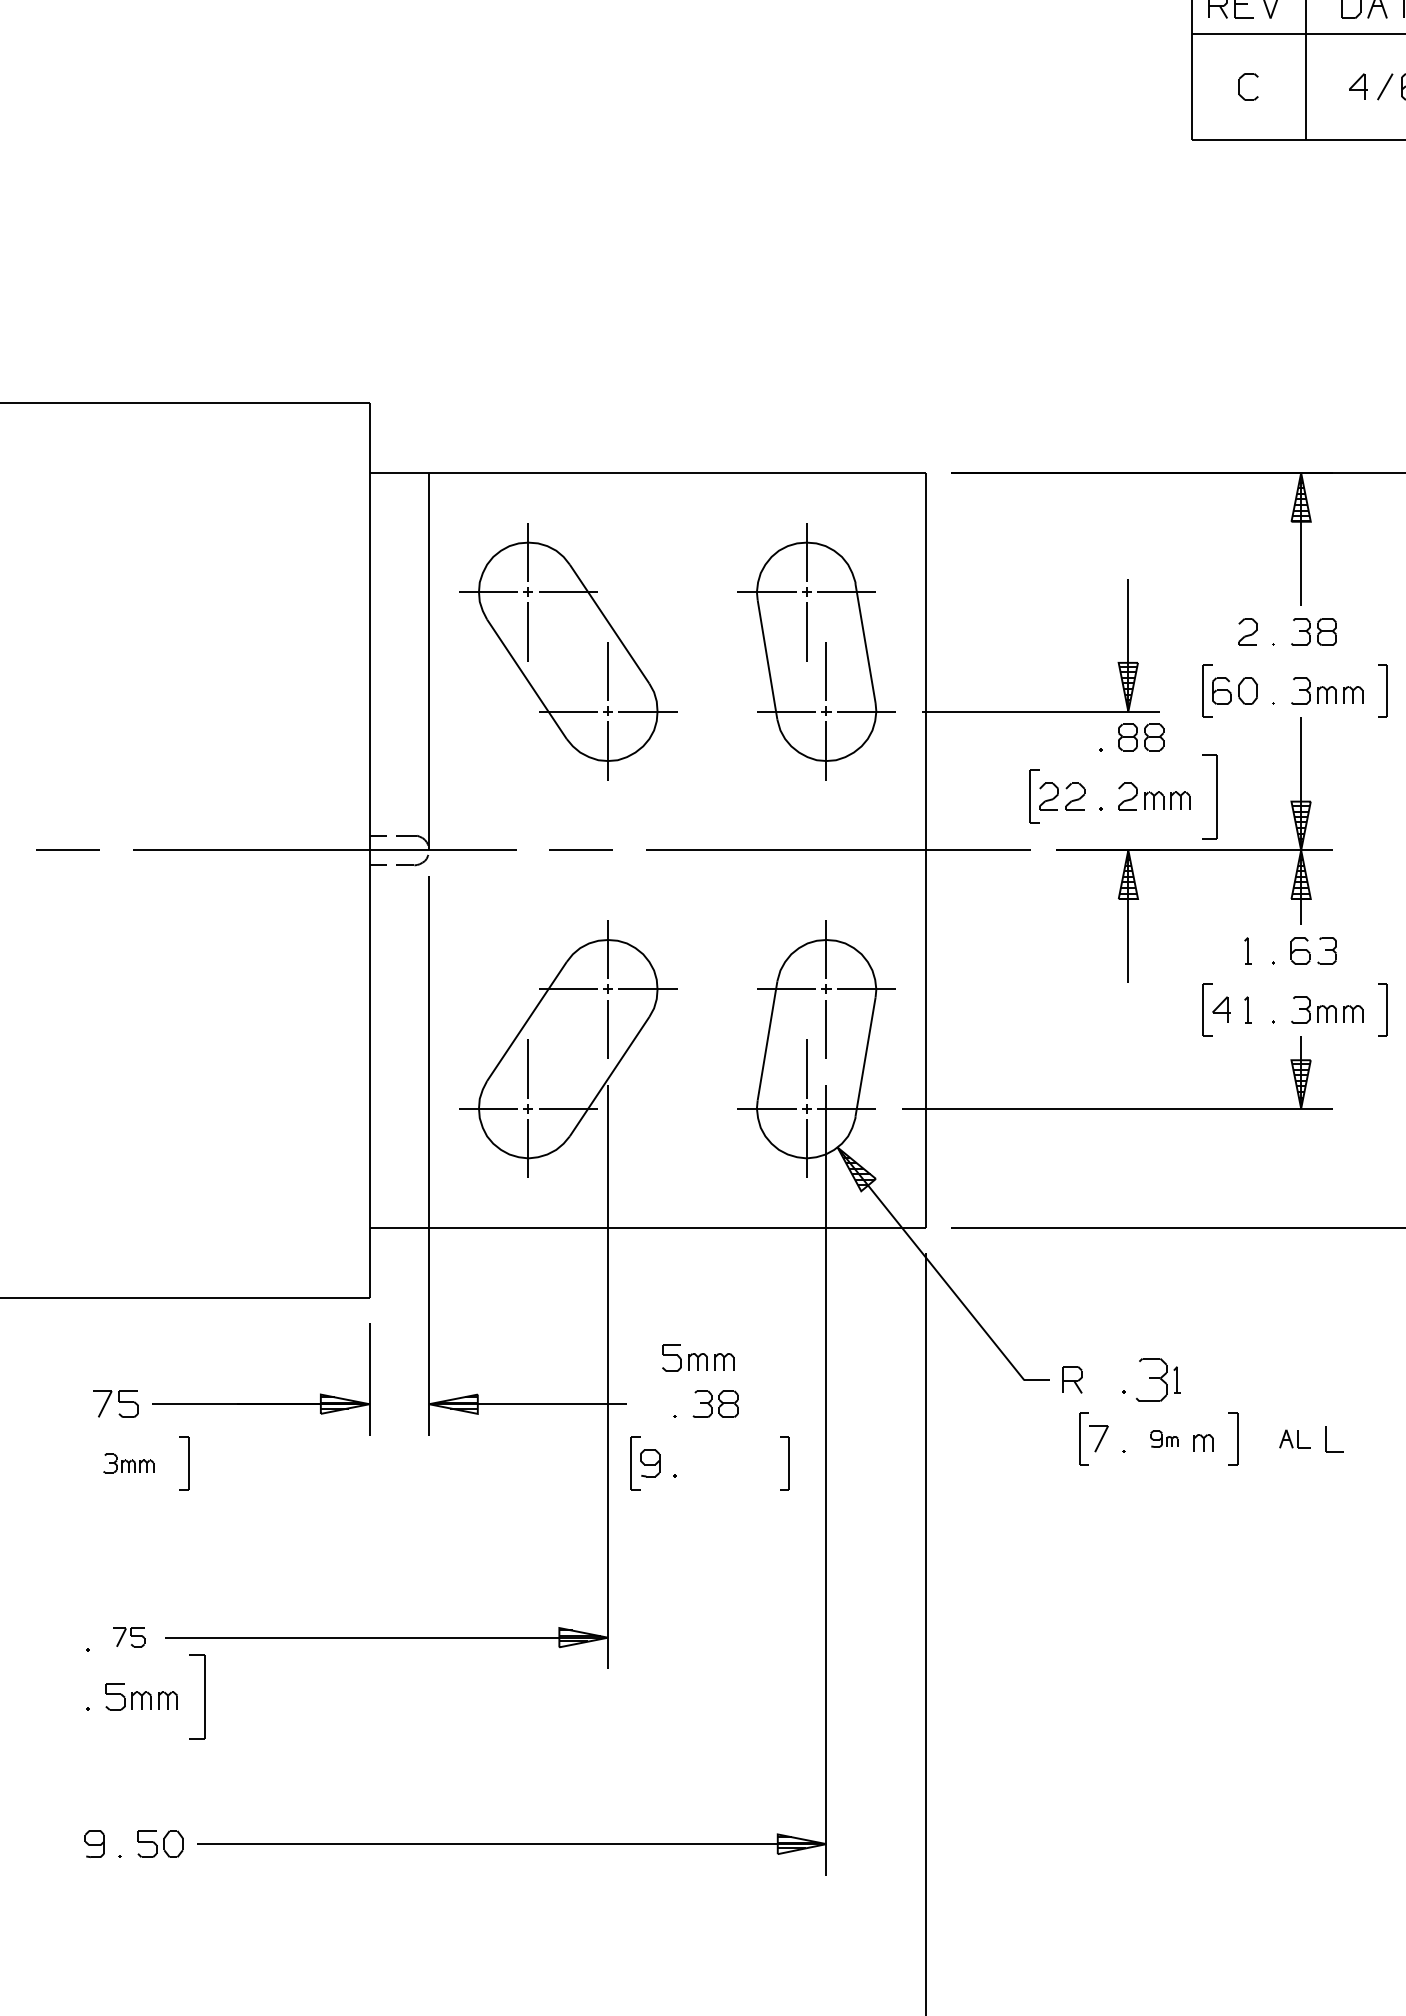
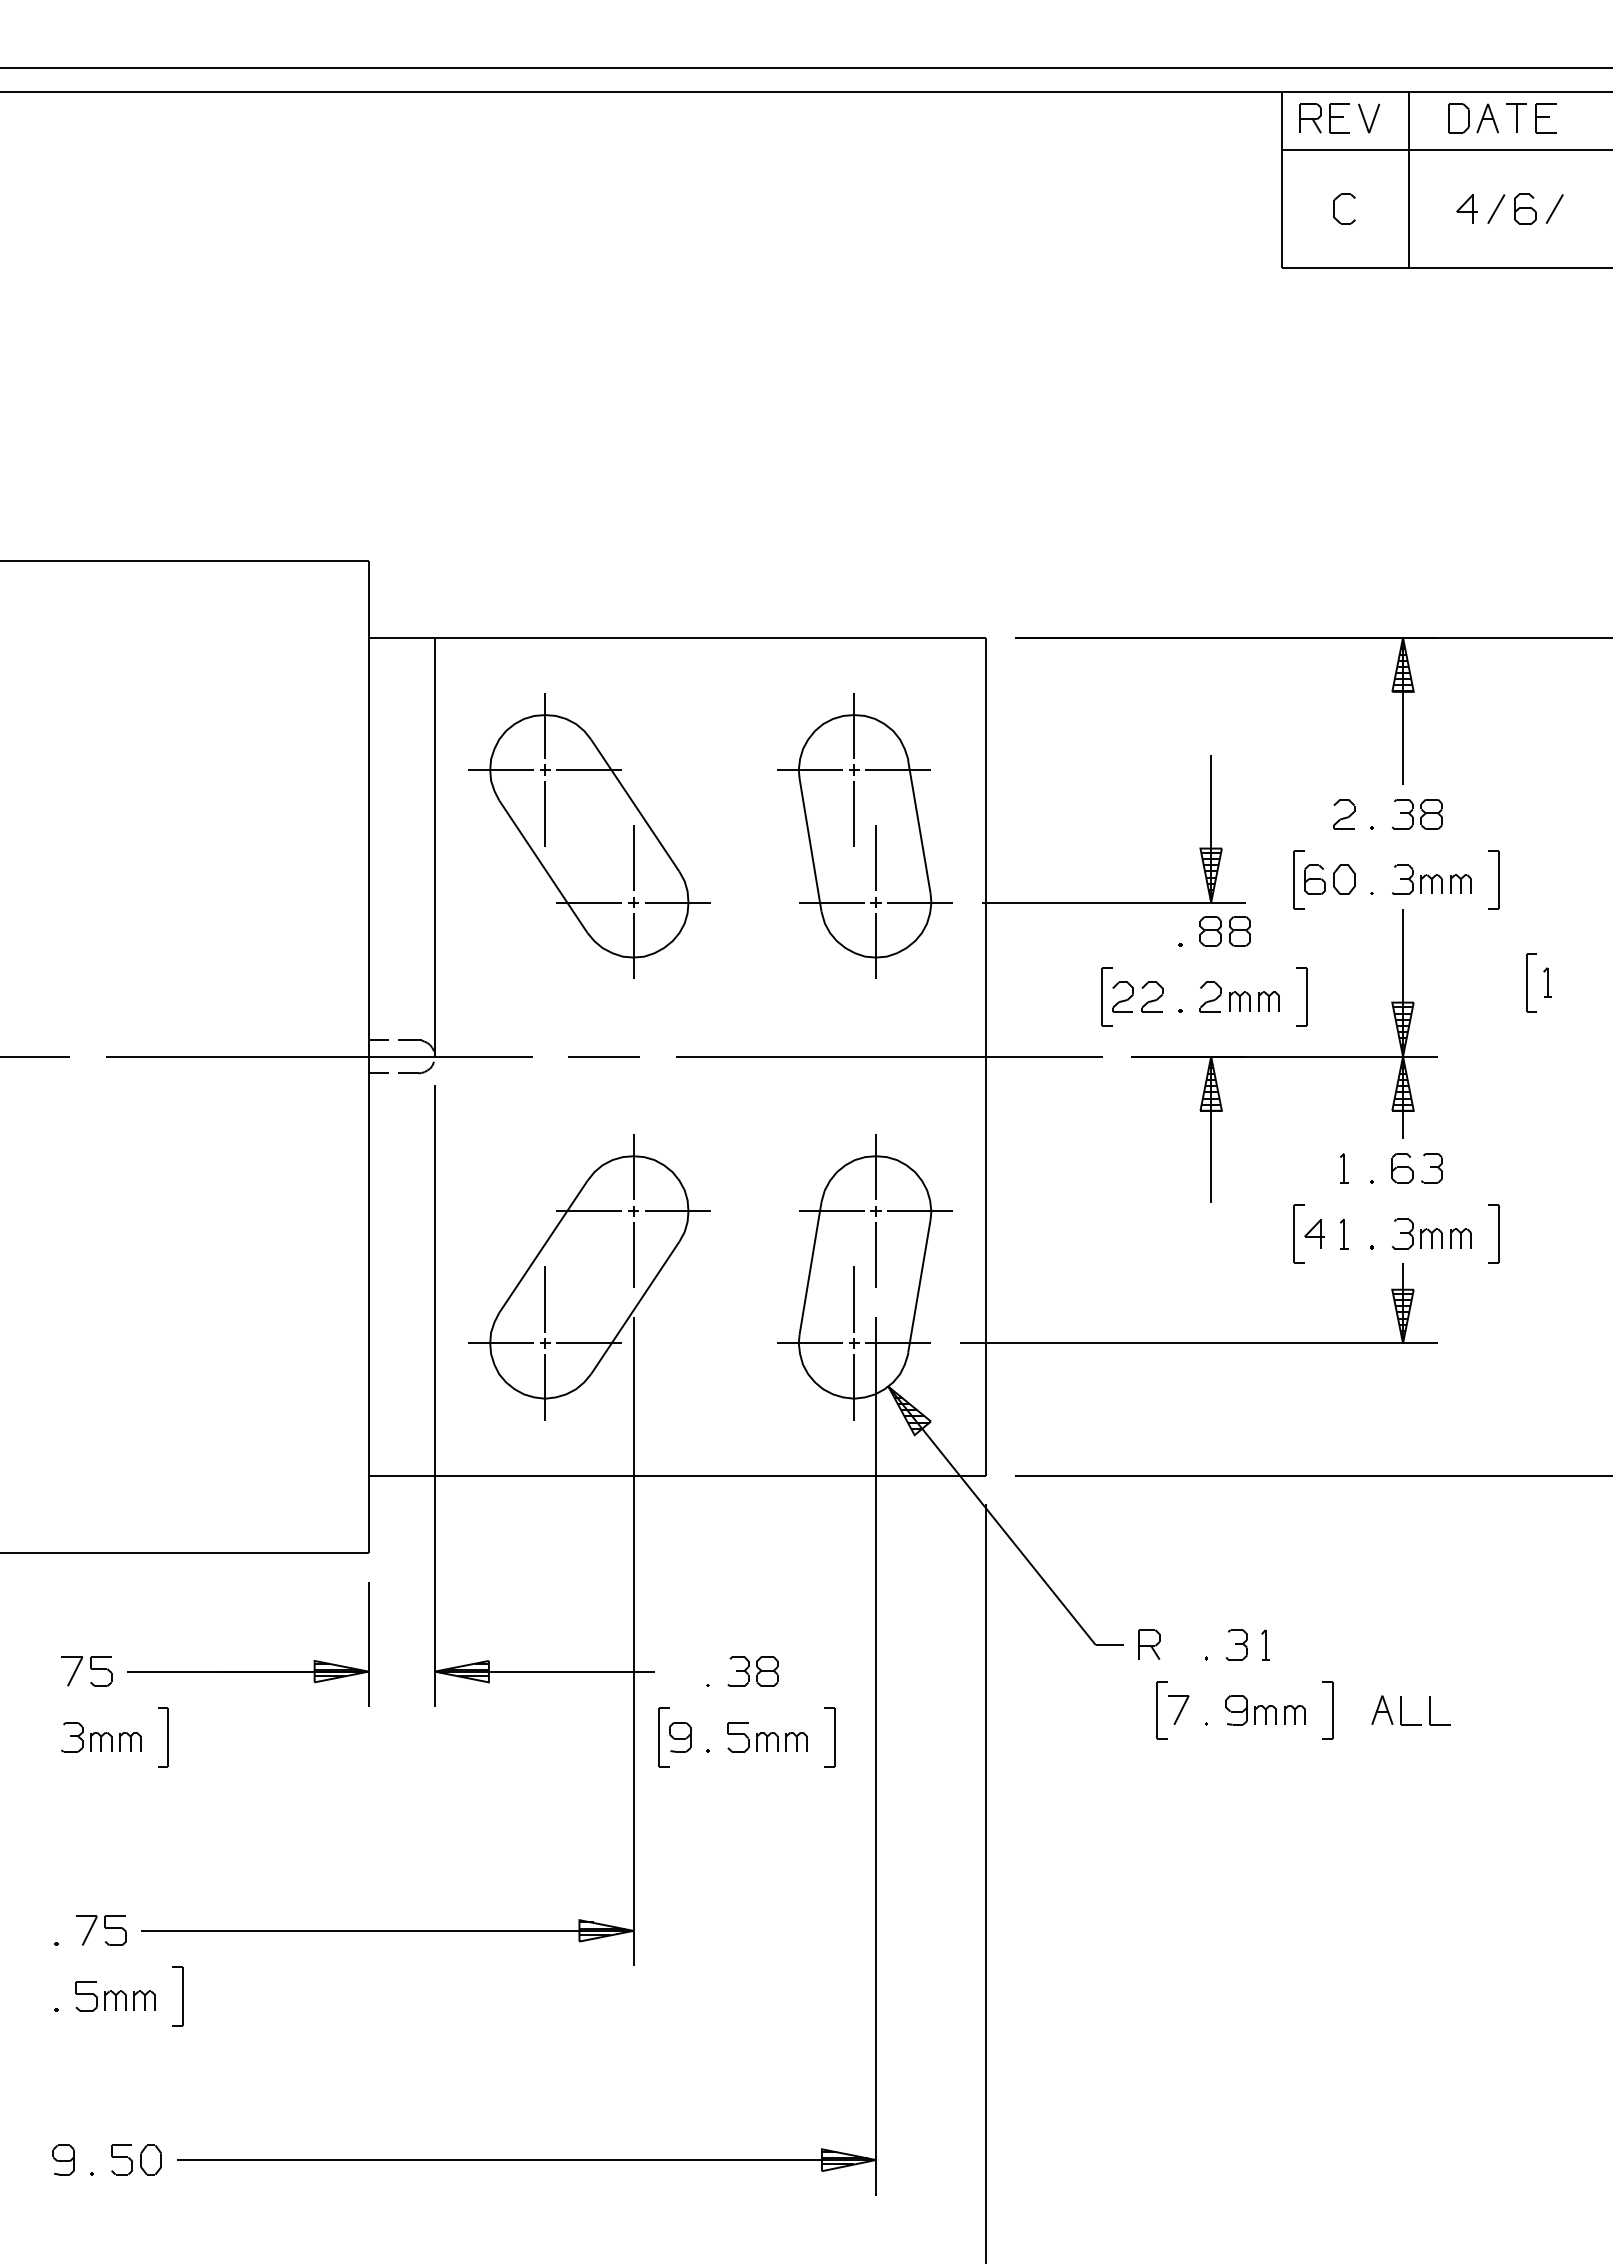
part: (1209, 796) -> (1301, 996), size x0.62
part: (698, 1358) -> (767, 1737), moved
part: (1151, 1379) -> (1236, 1644), size x0.62
part: (1163, 1439) -> (1250, 1710), size x1.67
part: (1295, 1439) -> (1396, 1710), size x1.43
part: (128, 1463) -> (101, 1737), size x1.43
part: (128, 1637) -> (101, 1930), size x1.43
part: (197, 1696) -> (177, 1996), size x0.62

